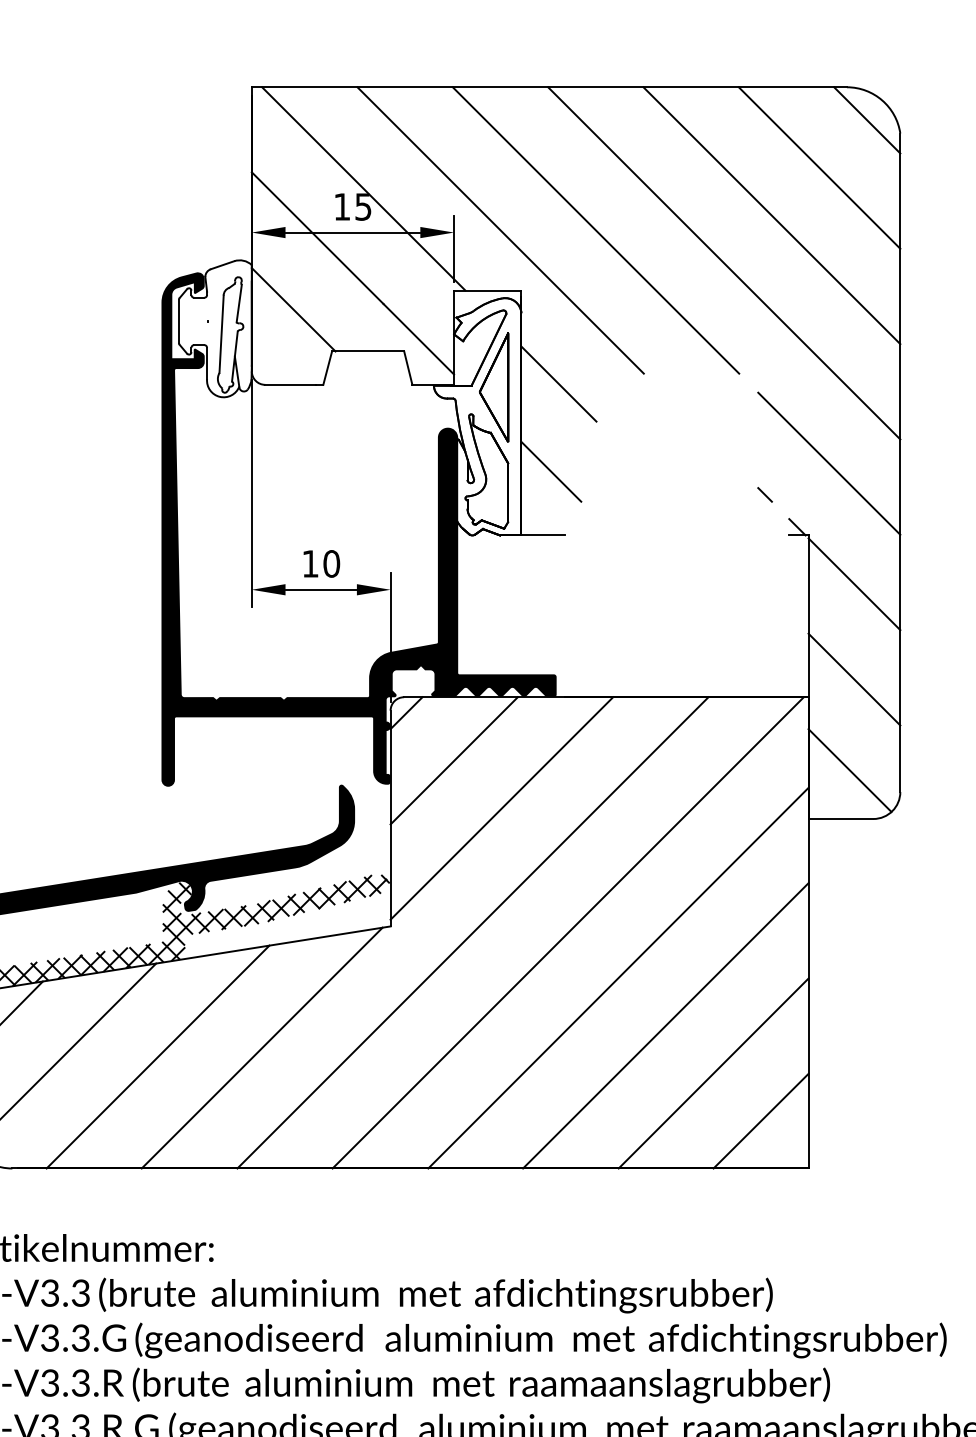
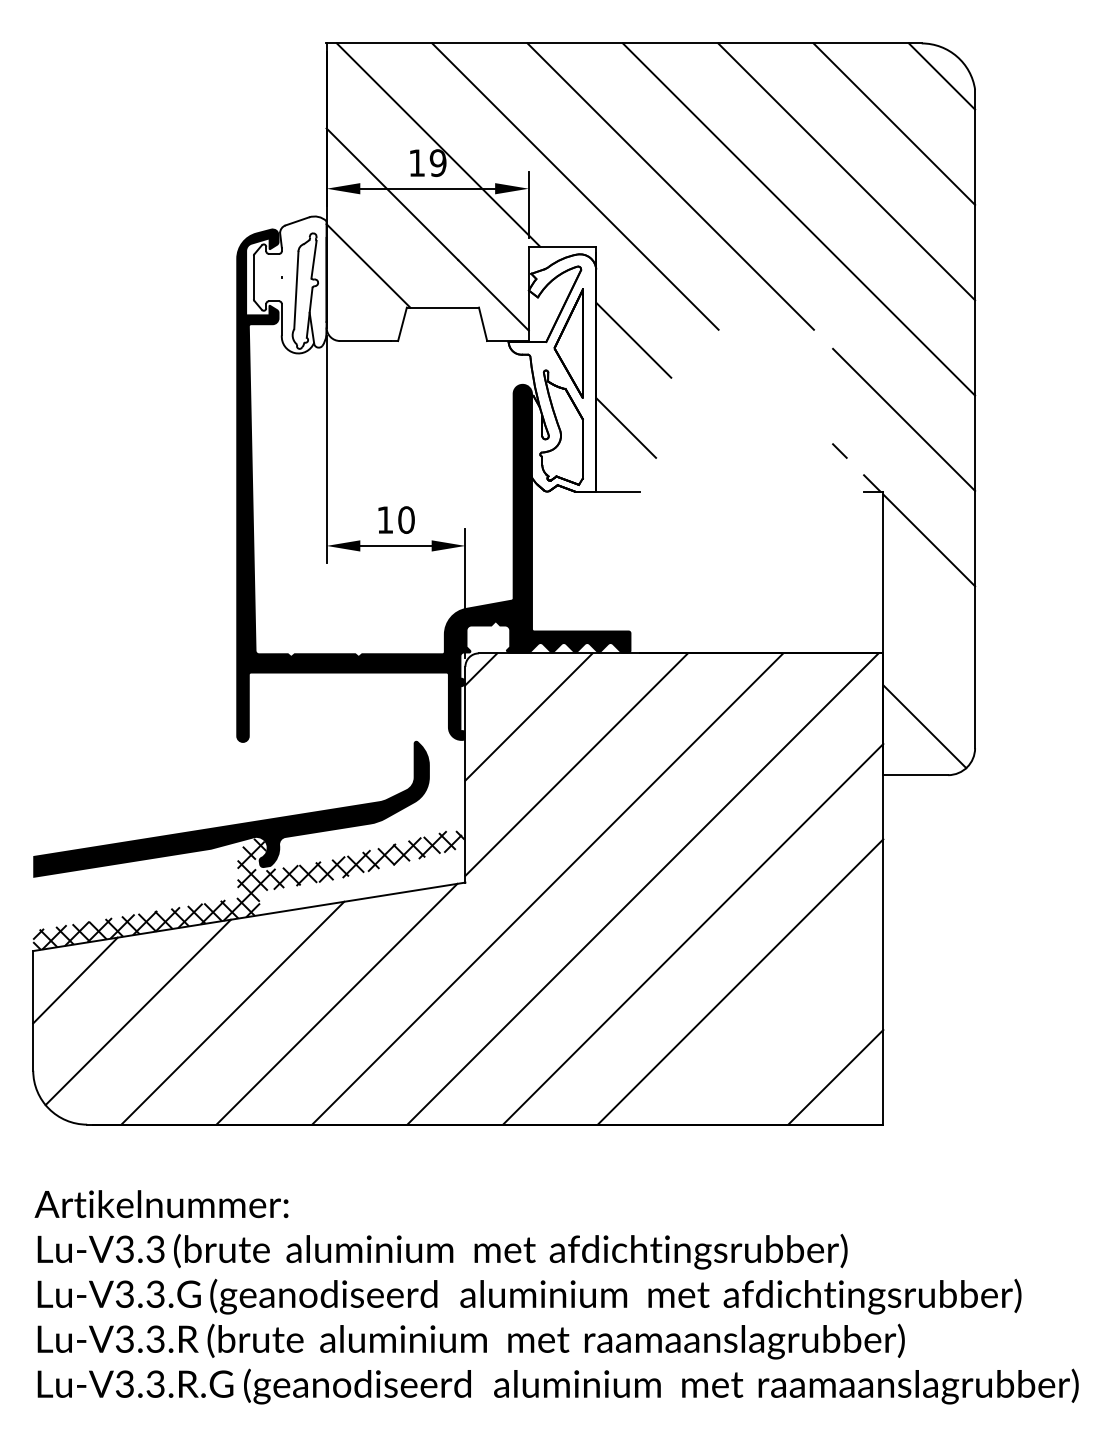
text: (362, 206) -> (437, 162), 15 -> 19
line: (854, 679) -> (929, 635), removed
line: (713, 1073) -> (788, 1029), removed

